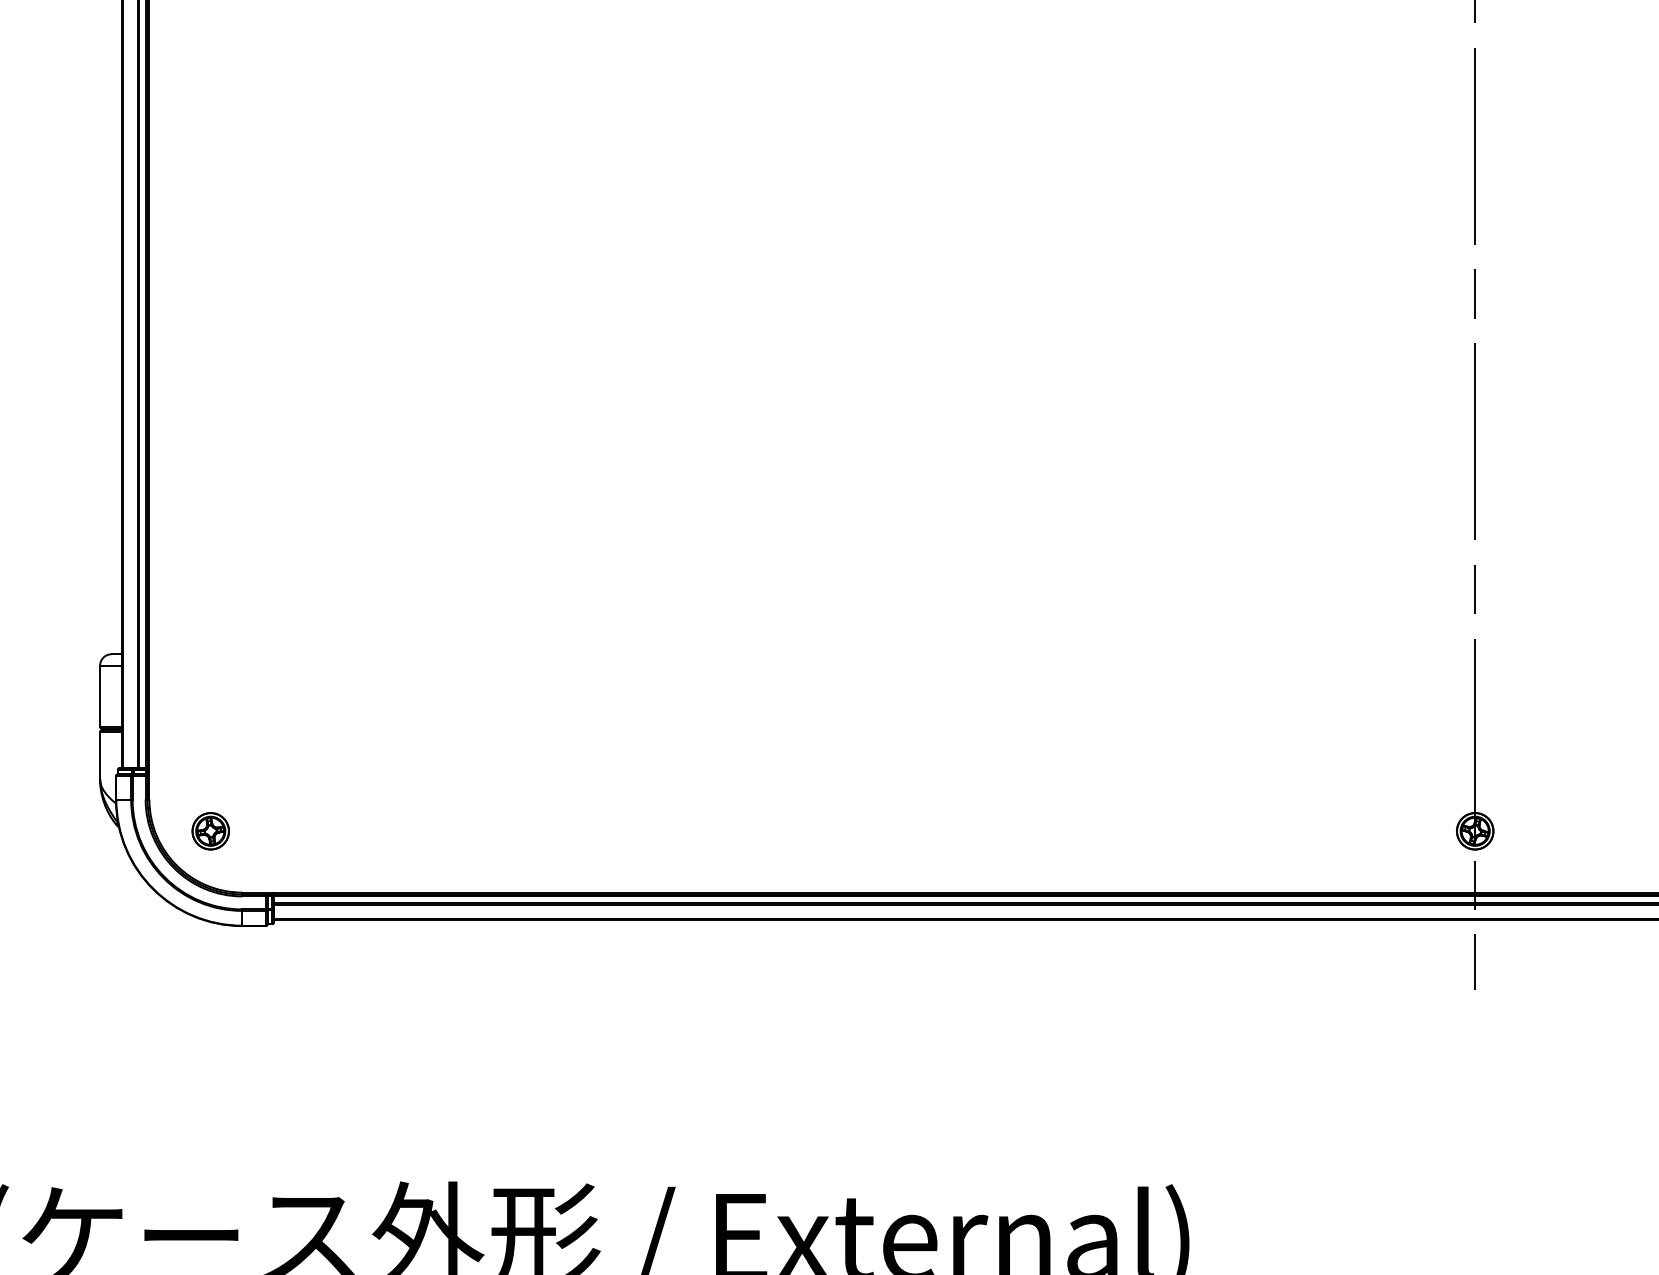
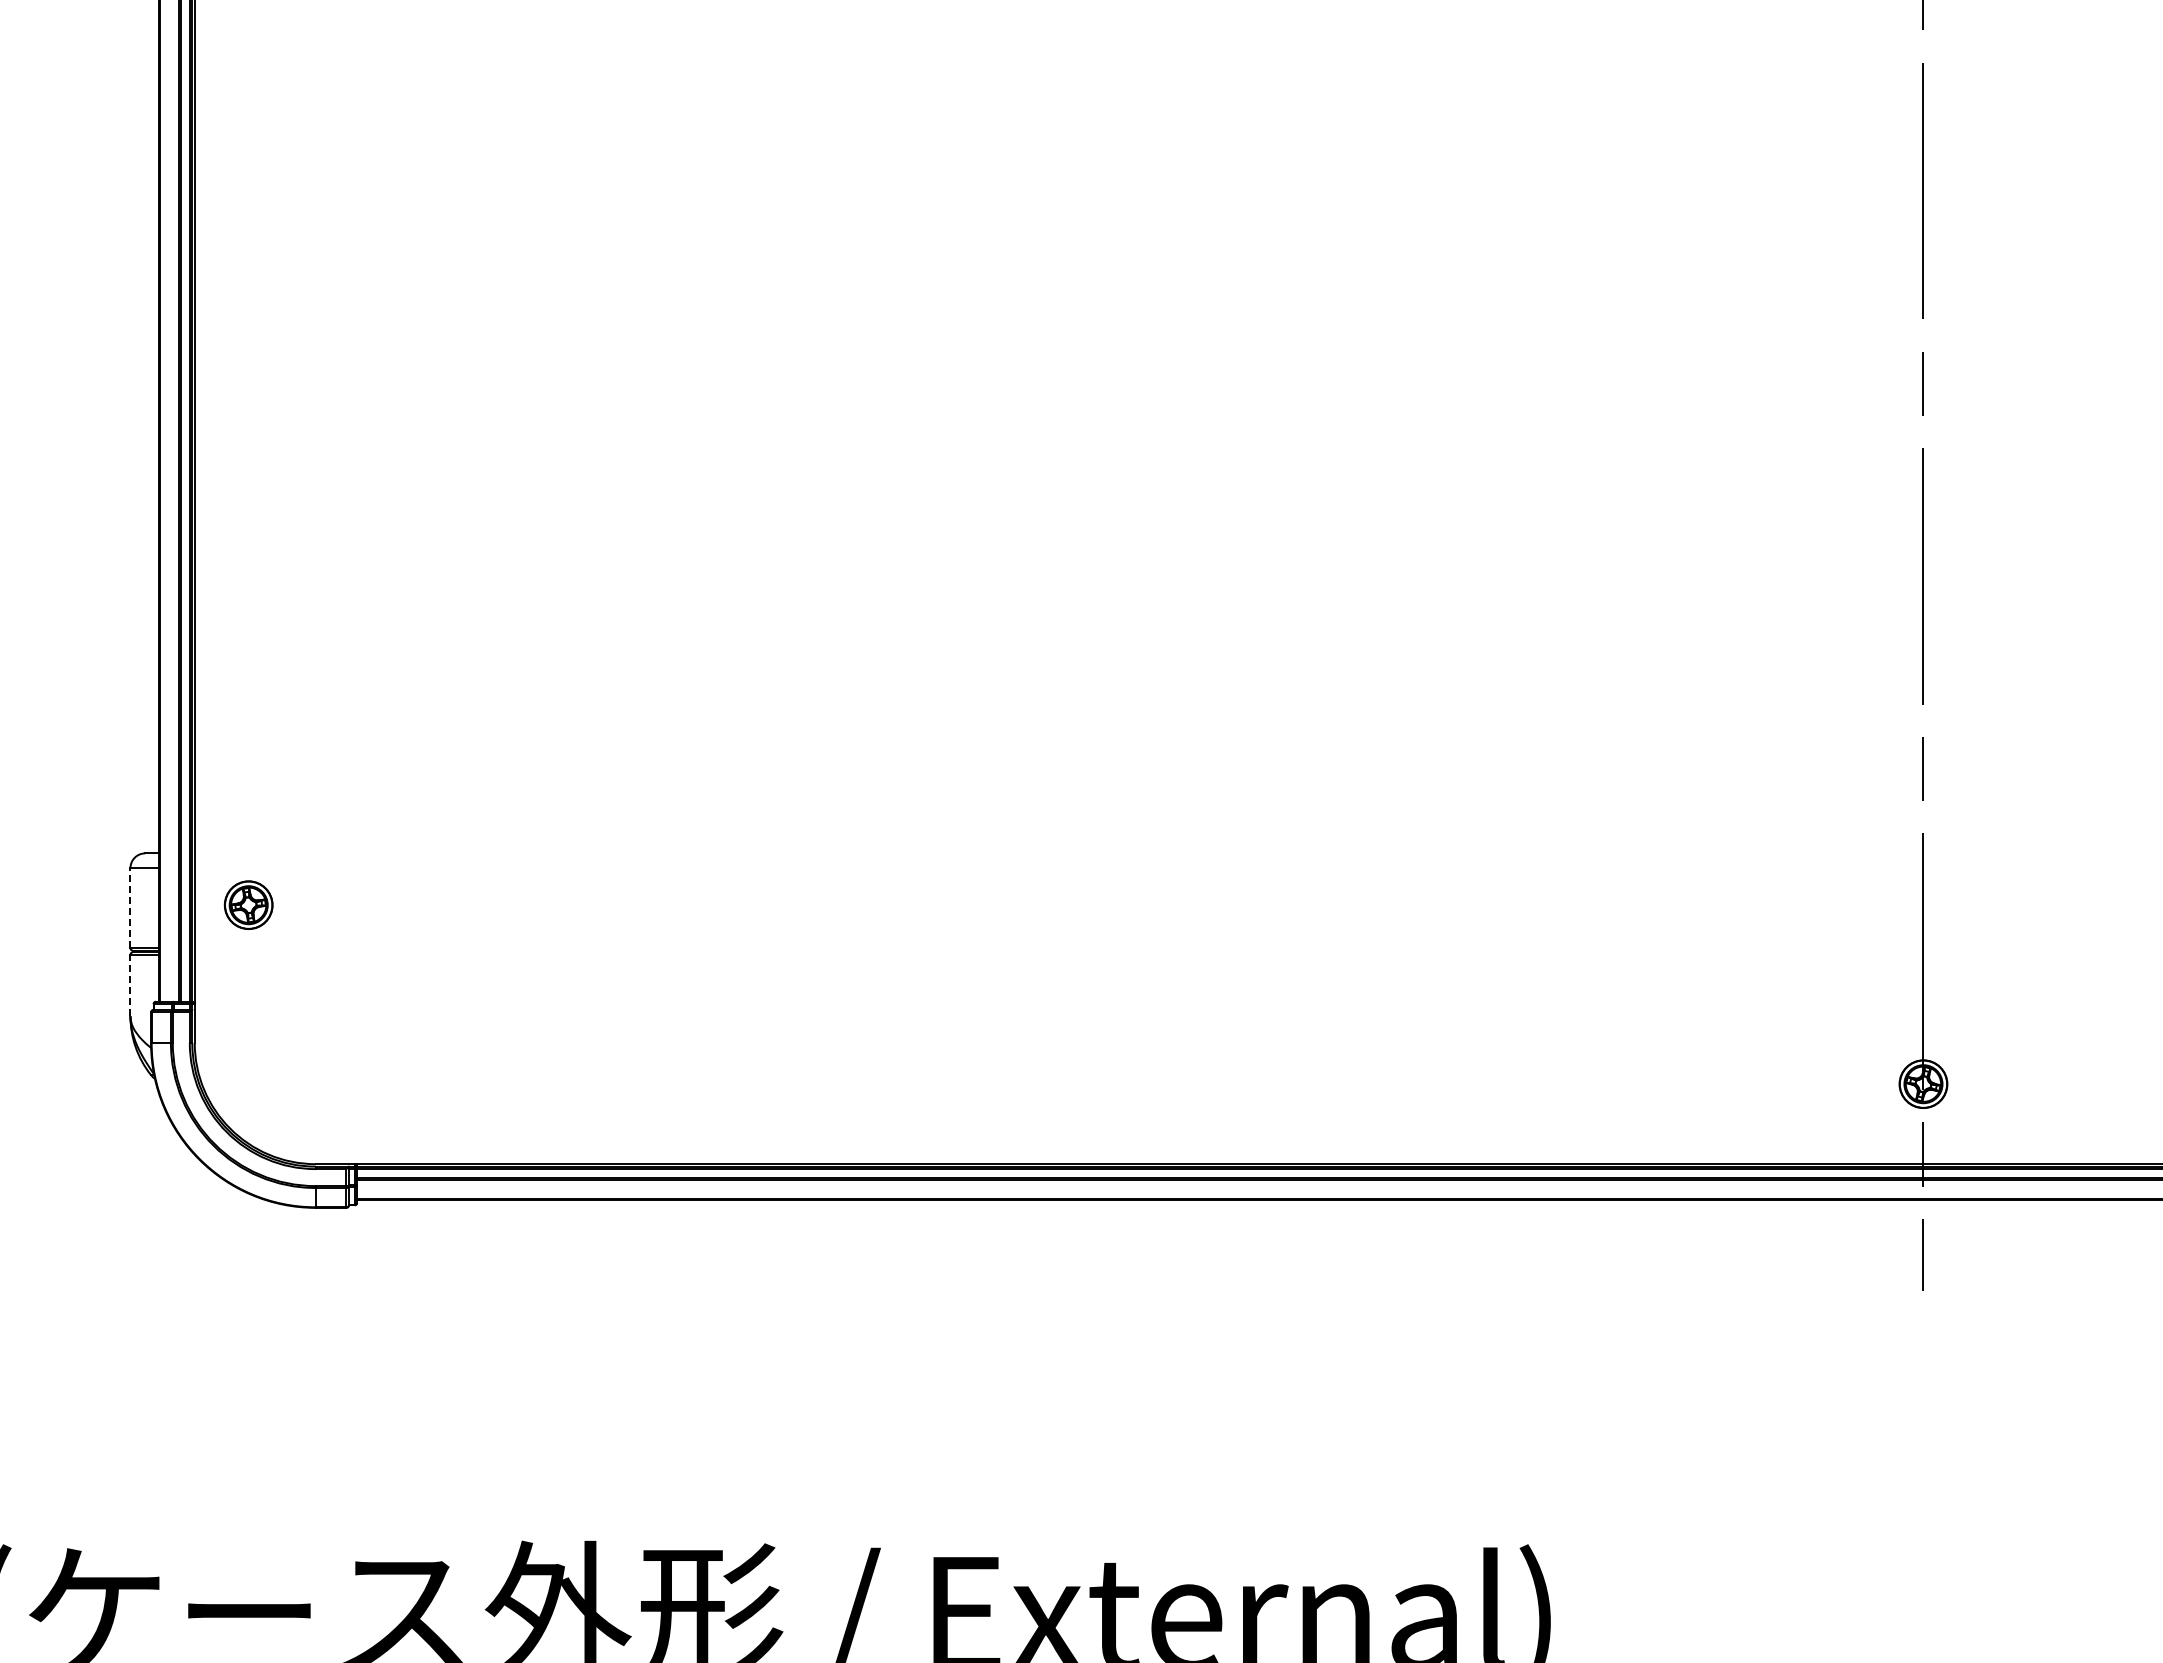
line: (100, 696) -> (130, 908), solid -> dashed
line: (100, 755) -> (130, 985), solid -> dashed
part: (210, 830) -> (248, 904), moved

